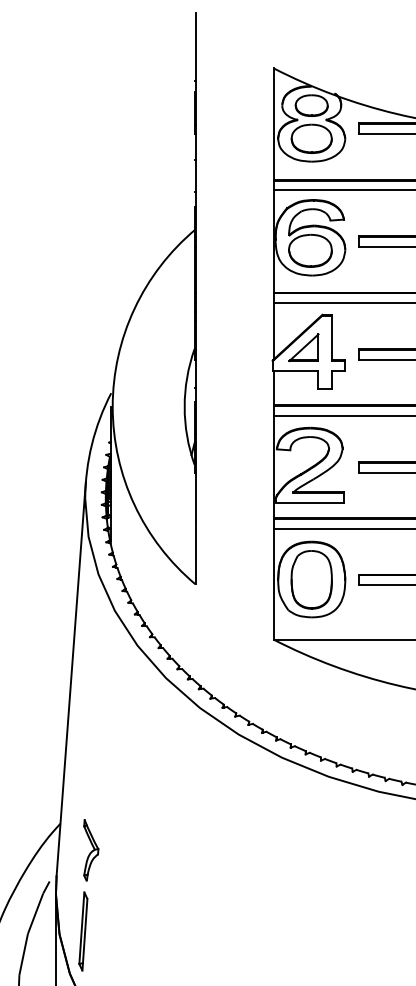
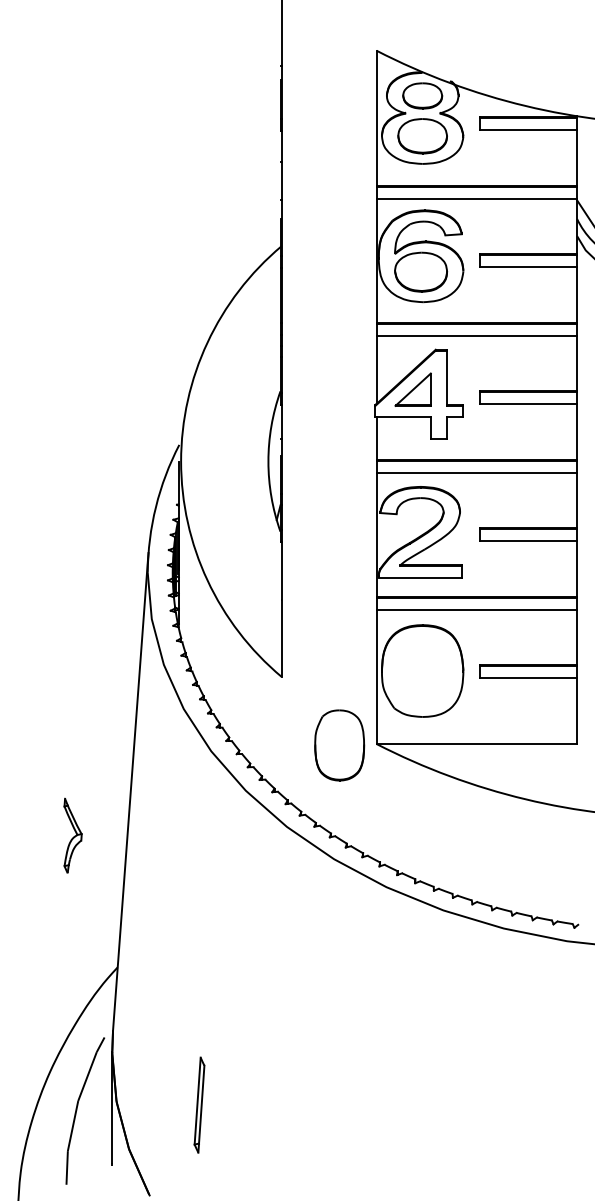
part: (311, 579) -> (339, 745), moved
part: (90, 850) -> (72, 835), moved
part: (83, 930) -> (199, 1104), moved

